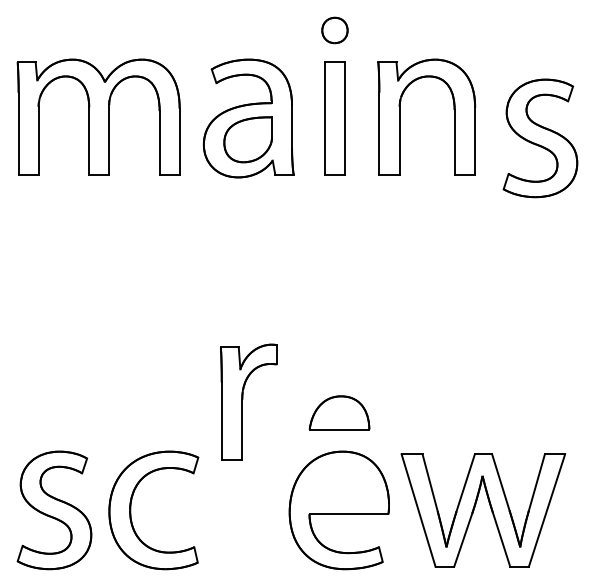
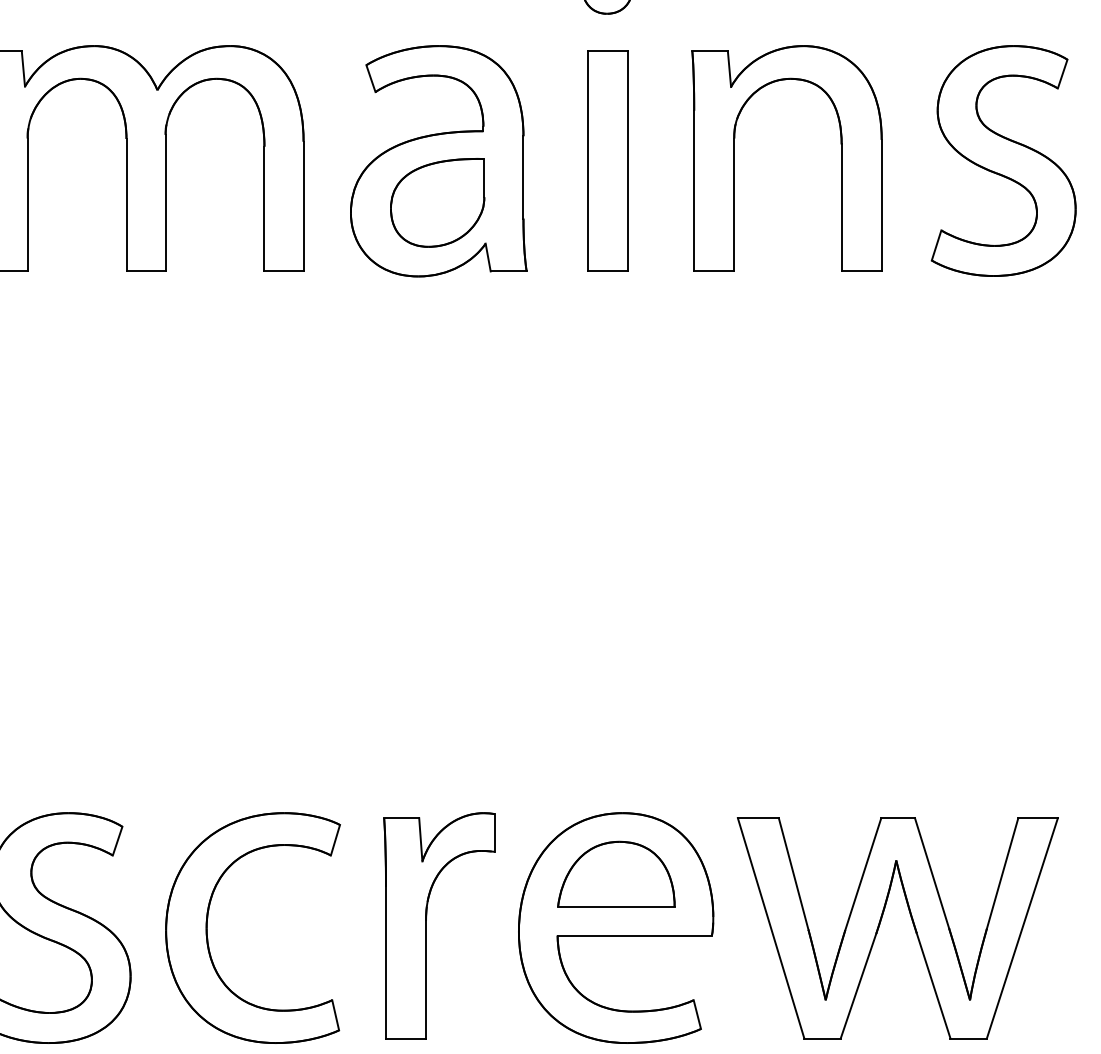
part: (540, 138) -> (1003, 161), moved
part: (248, 401) -> (438, 924), moved
part: (339, 412) -> (616, 873), moved

